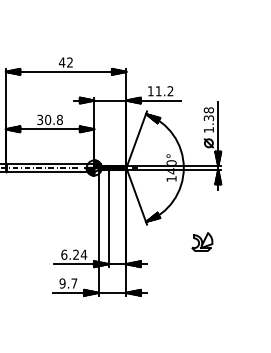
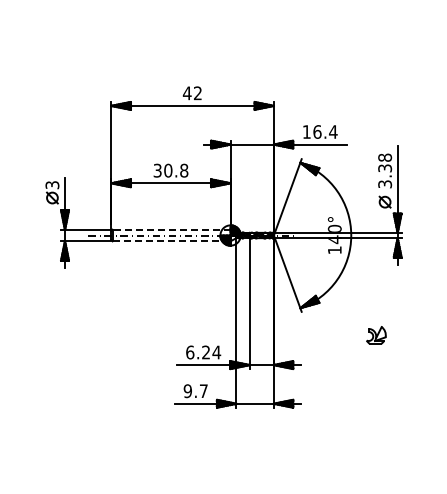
text: (164, 90) -> (325, 131), 11.2 -> 16.4
text: (209, 130) -> (385, 184), 1.38 -> 3.38
line: (50, 163) -> (171, 229), solid -> dashed
line: (50, 172) -> (171, 241), solid -> dashed
part: (202, 242) -> (376, 335), size x0.7

